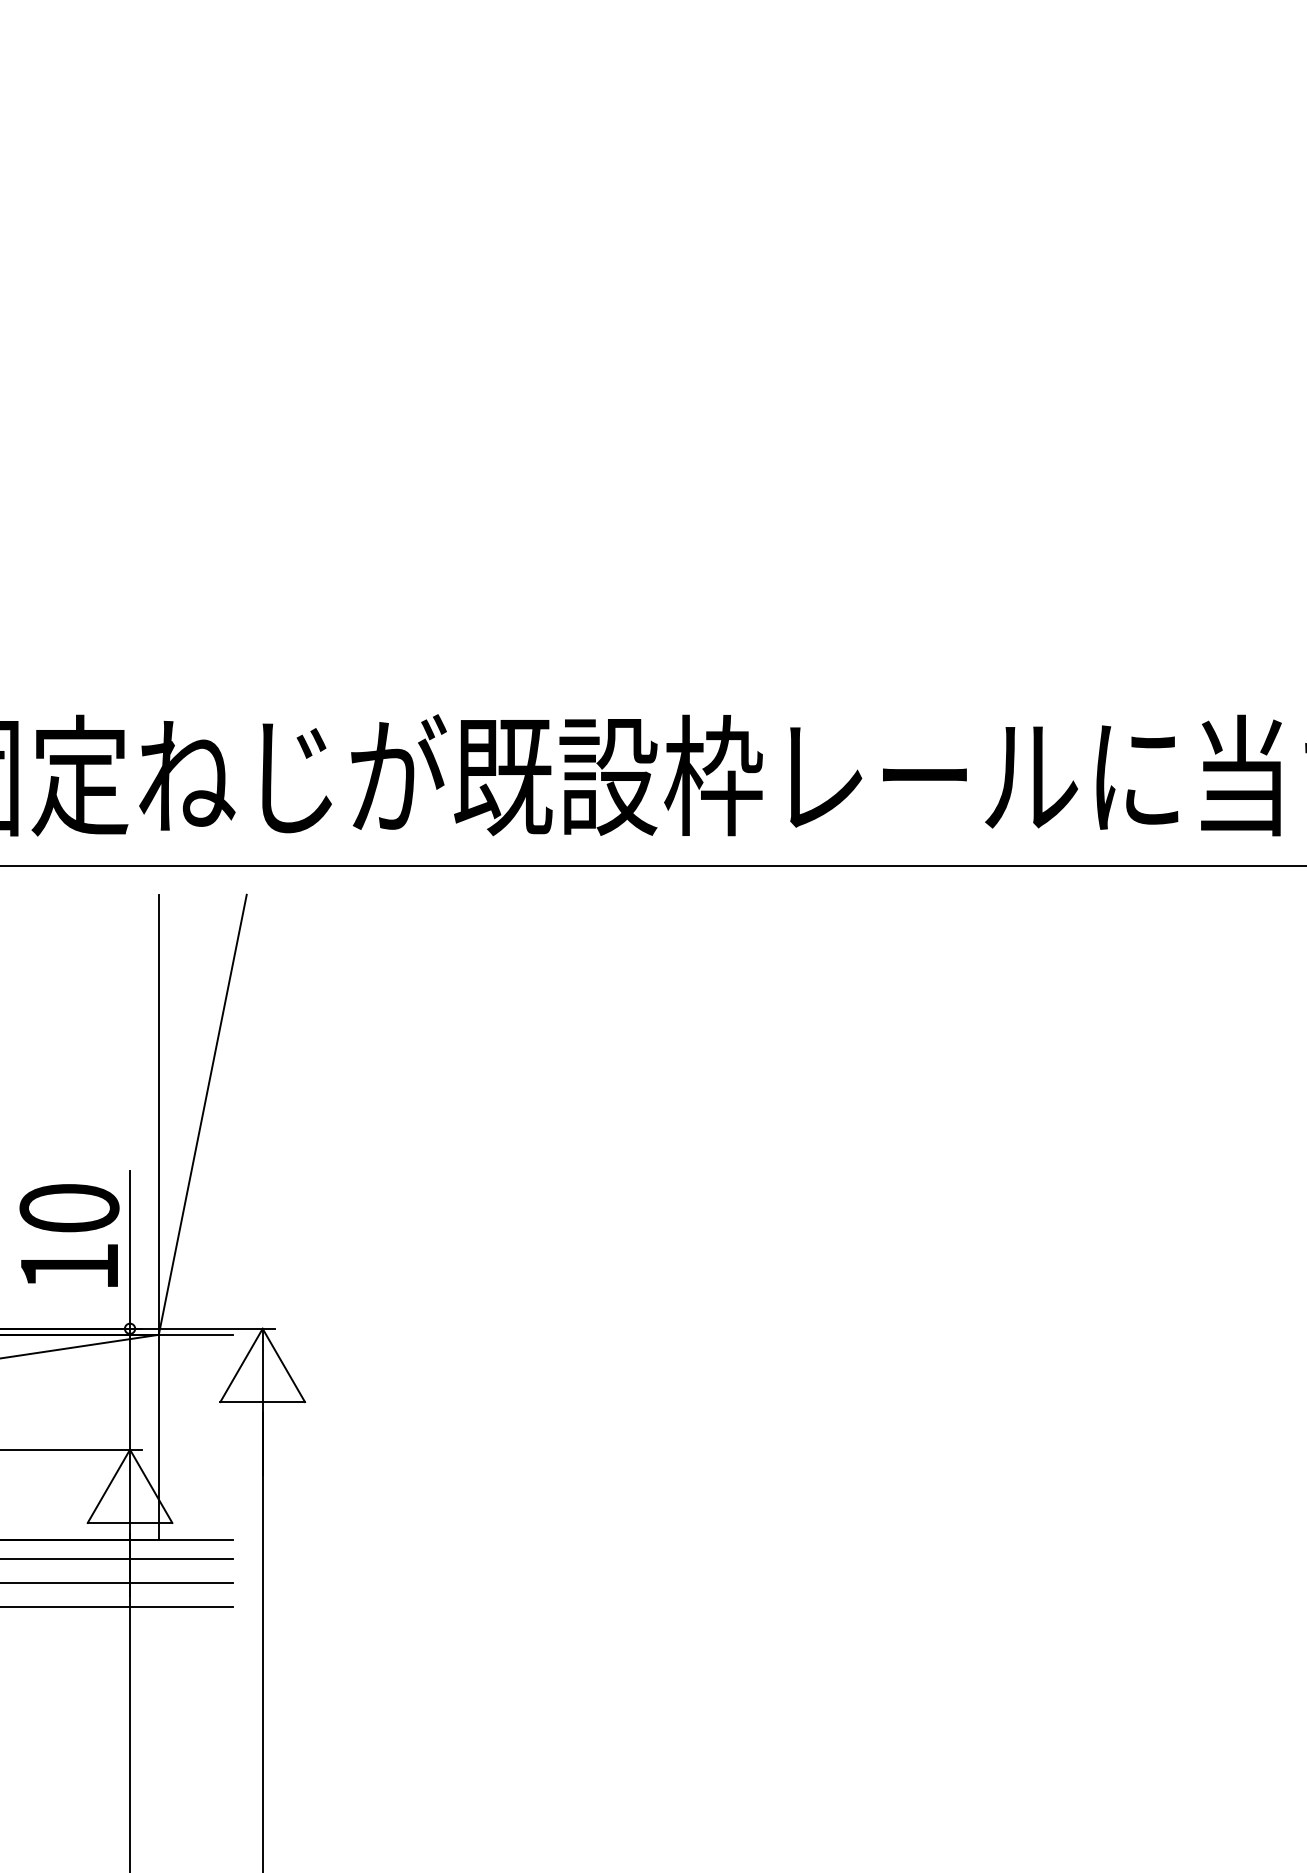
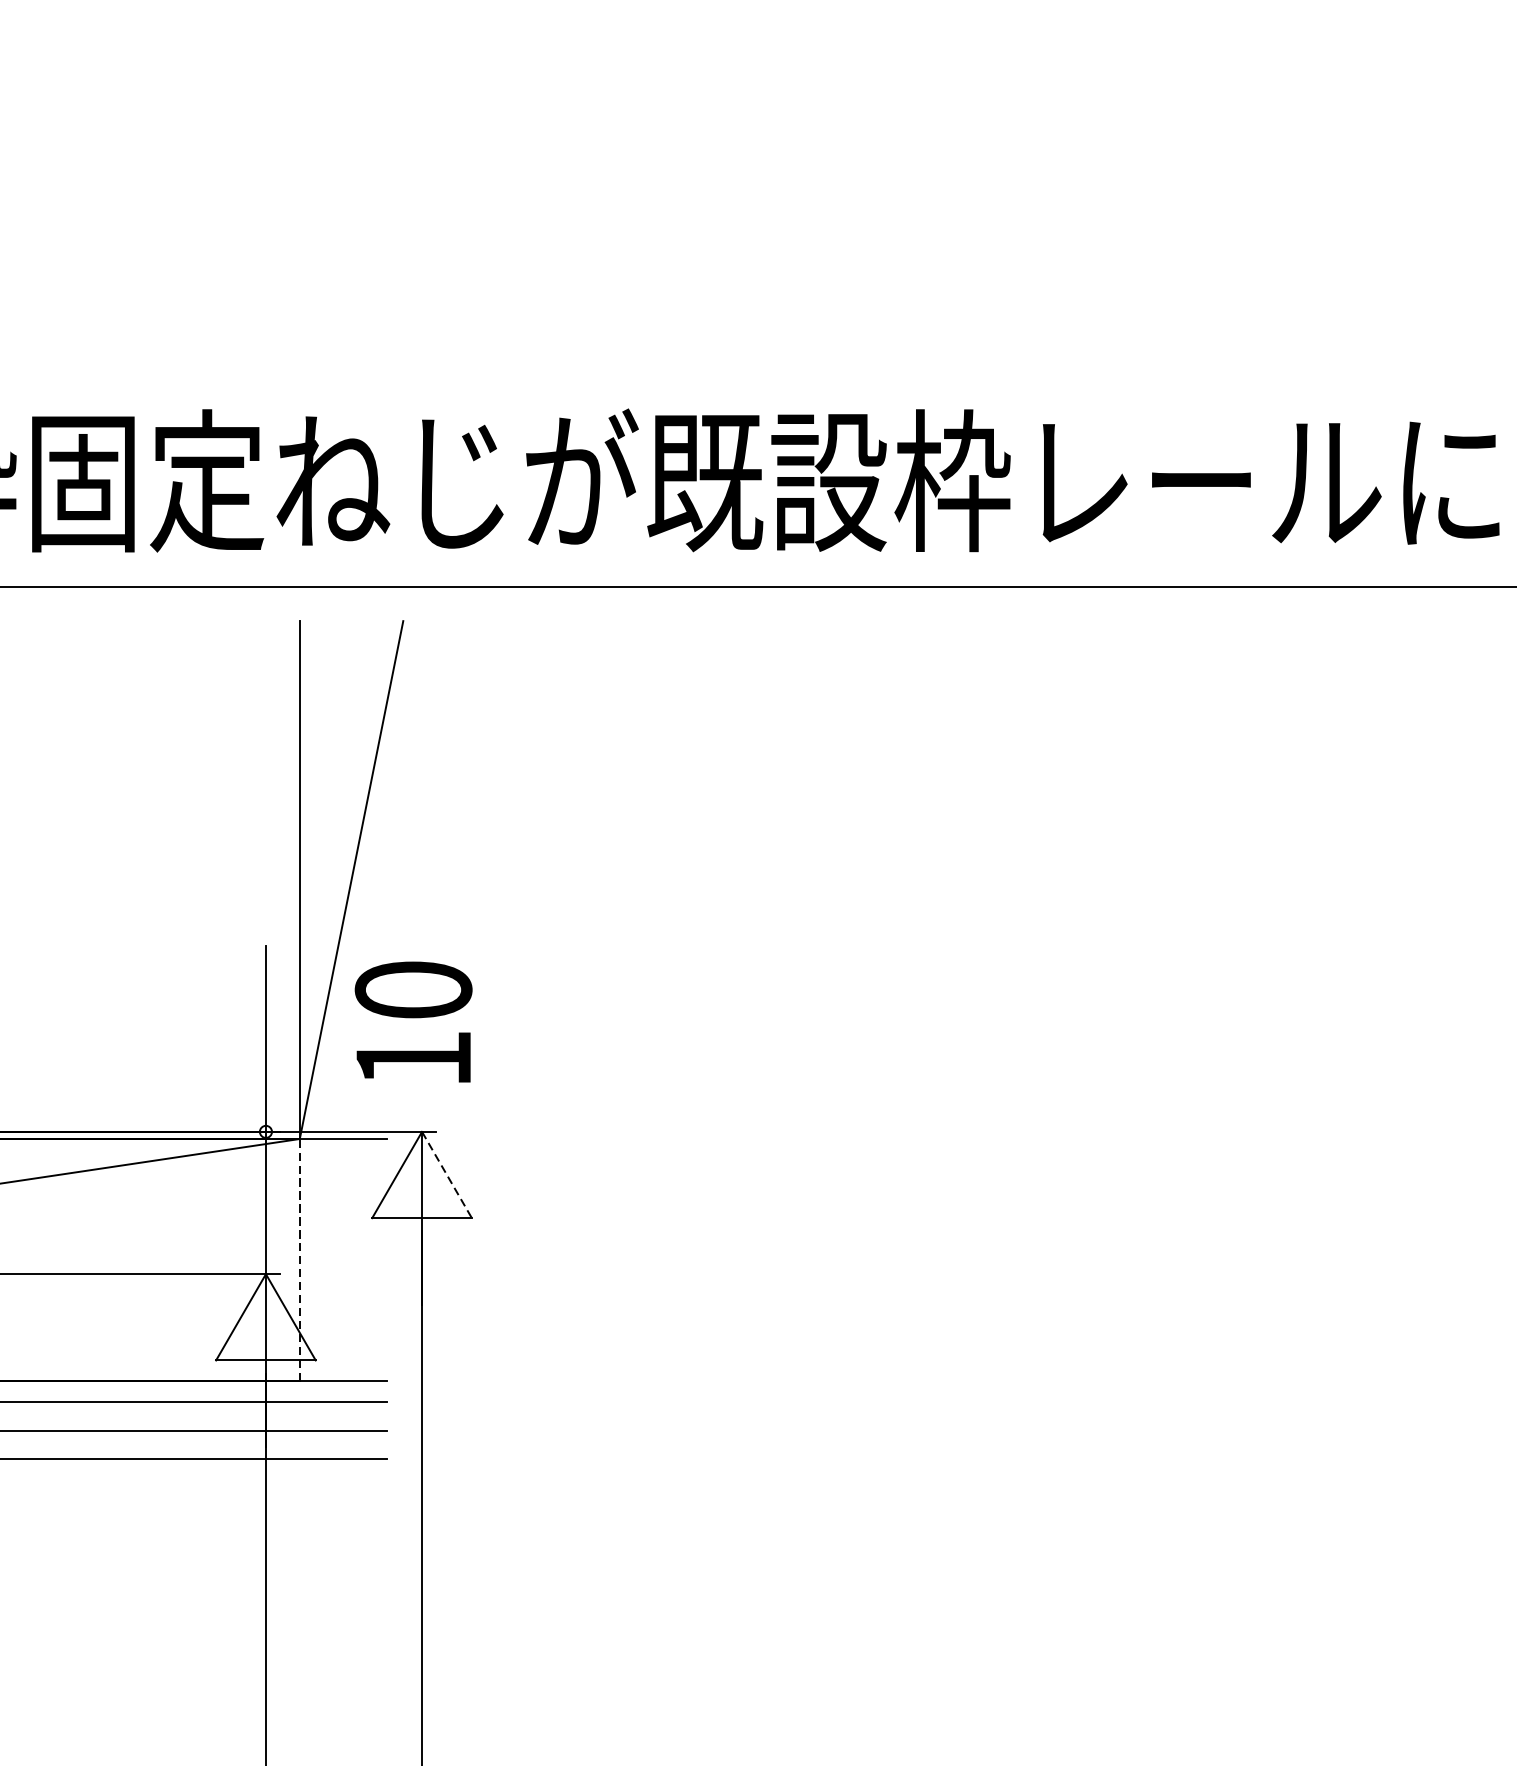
text: (69, 1235) -> (413, 1022), moved
line: (284, 1365) -> (447, 1175), solid -> dashed
line: (158, 1437) -> (299, 1259), solid -> dashed

